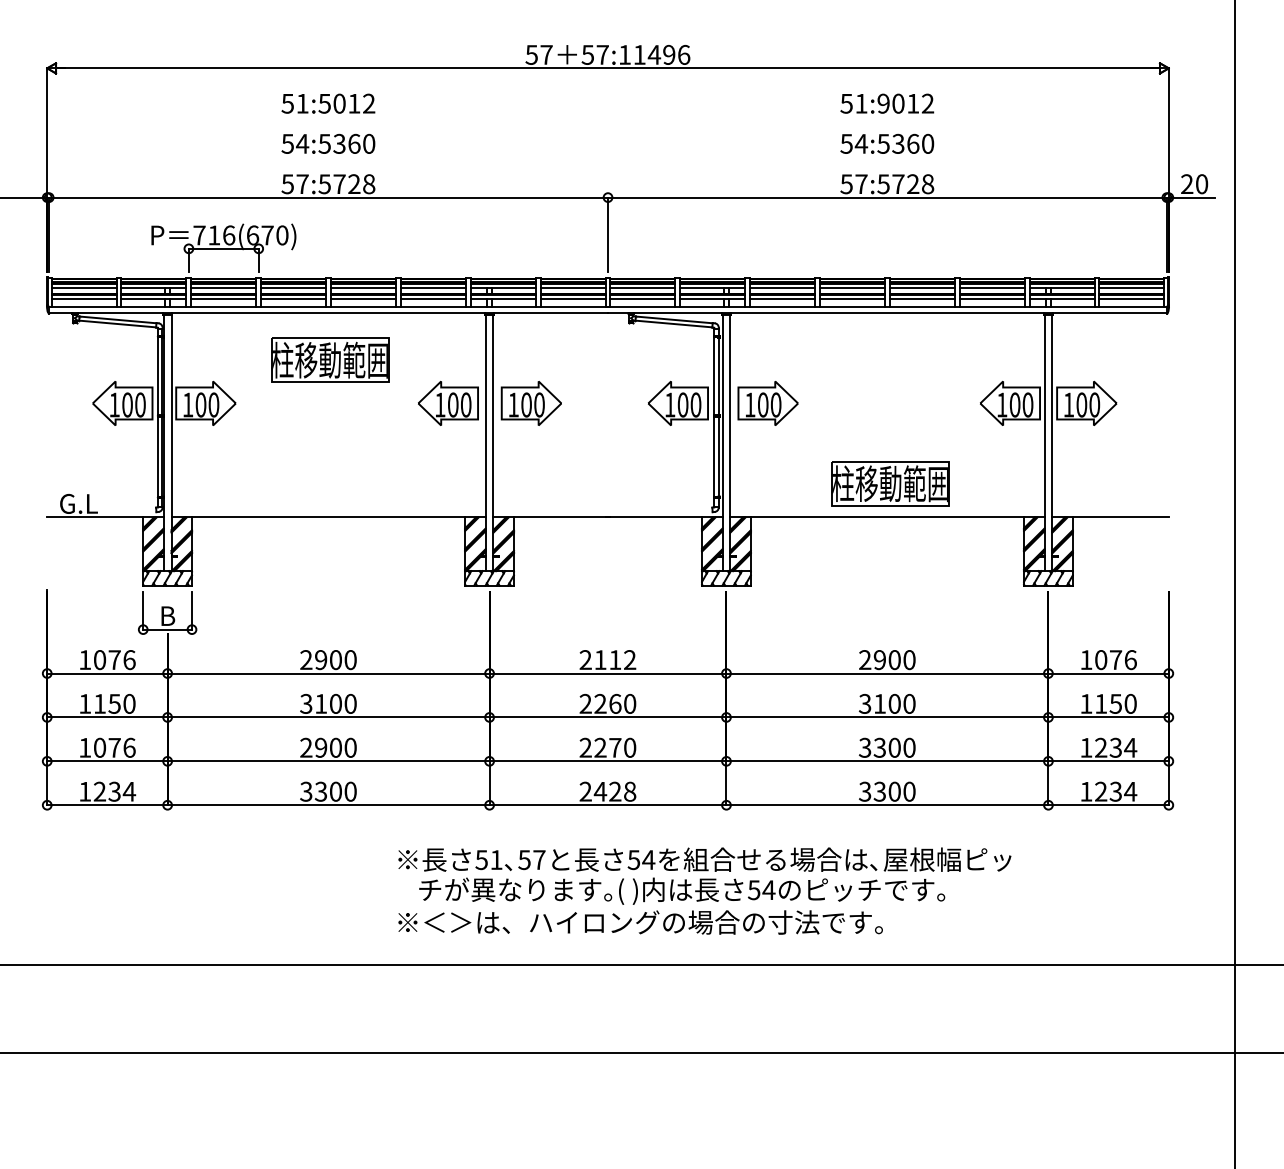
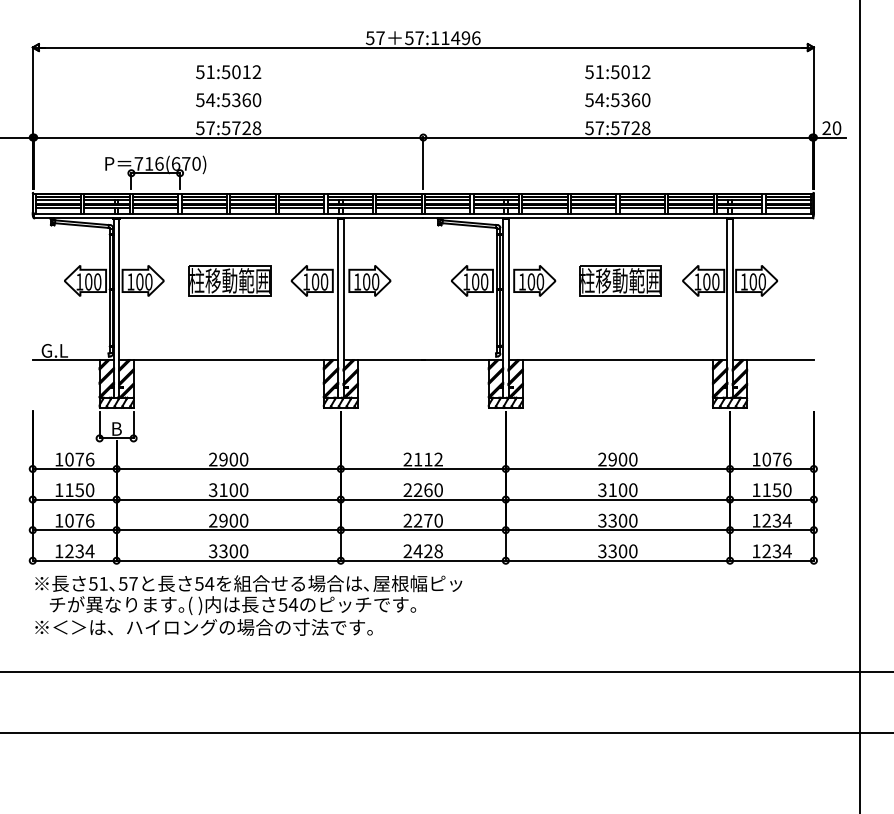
text: (883, 102) -> (615, 71), 51:9012 -> 51:5012
part: (329, 359) -> (229, 280), moved
part: (891, 483) -> (620, 280), moved
text: (704, 891) -> (248, 605), moved

